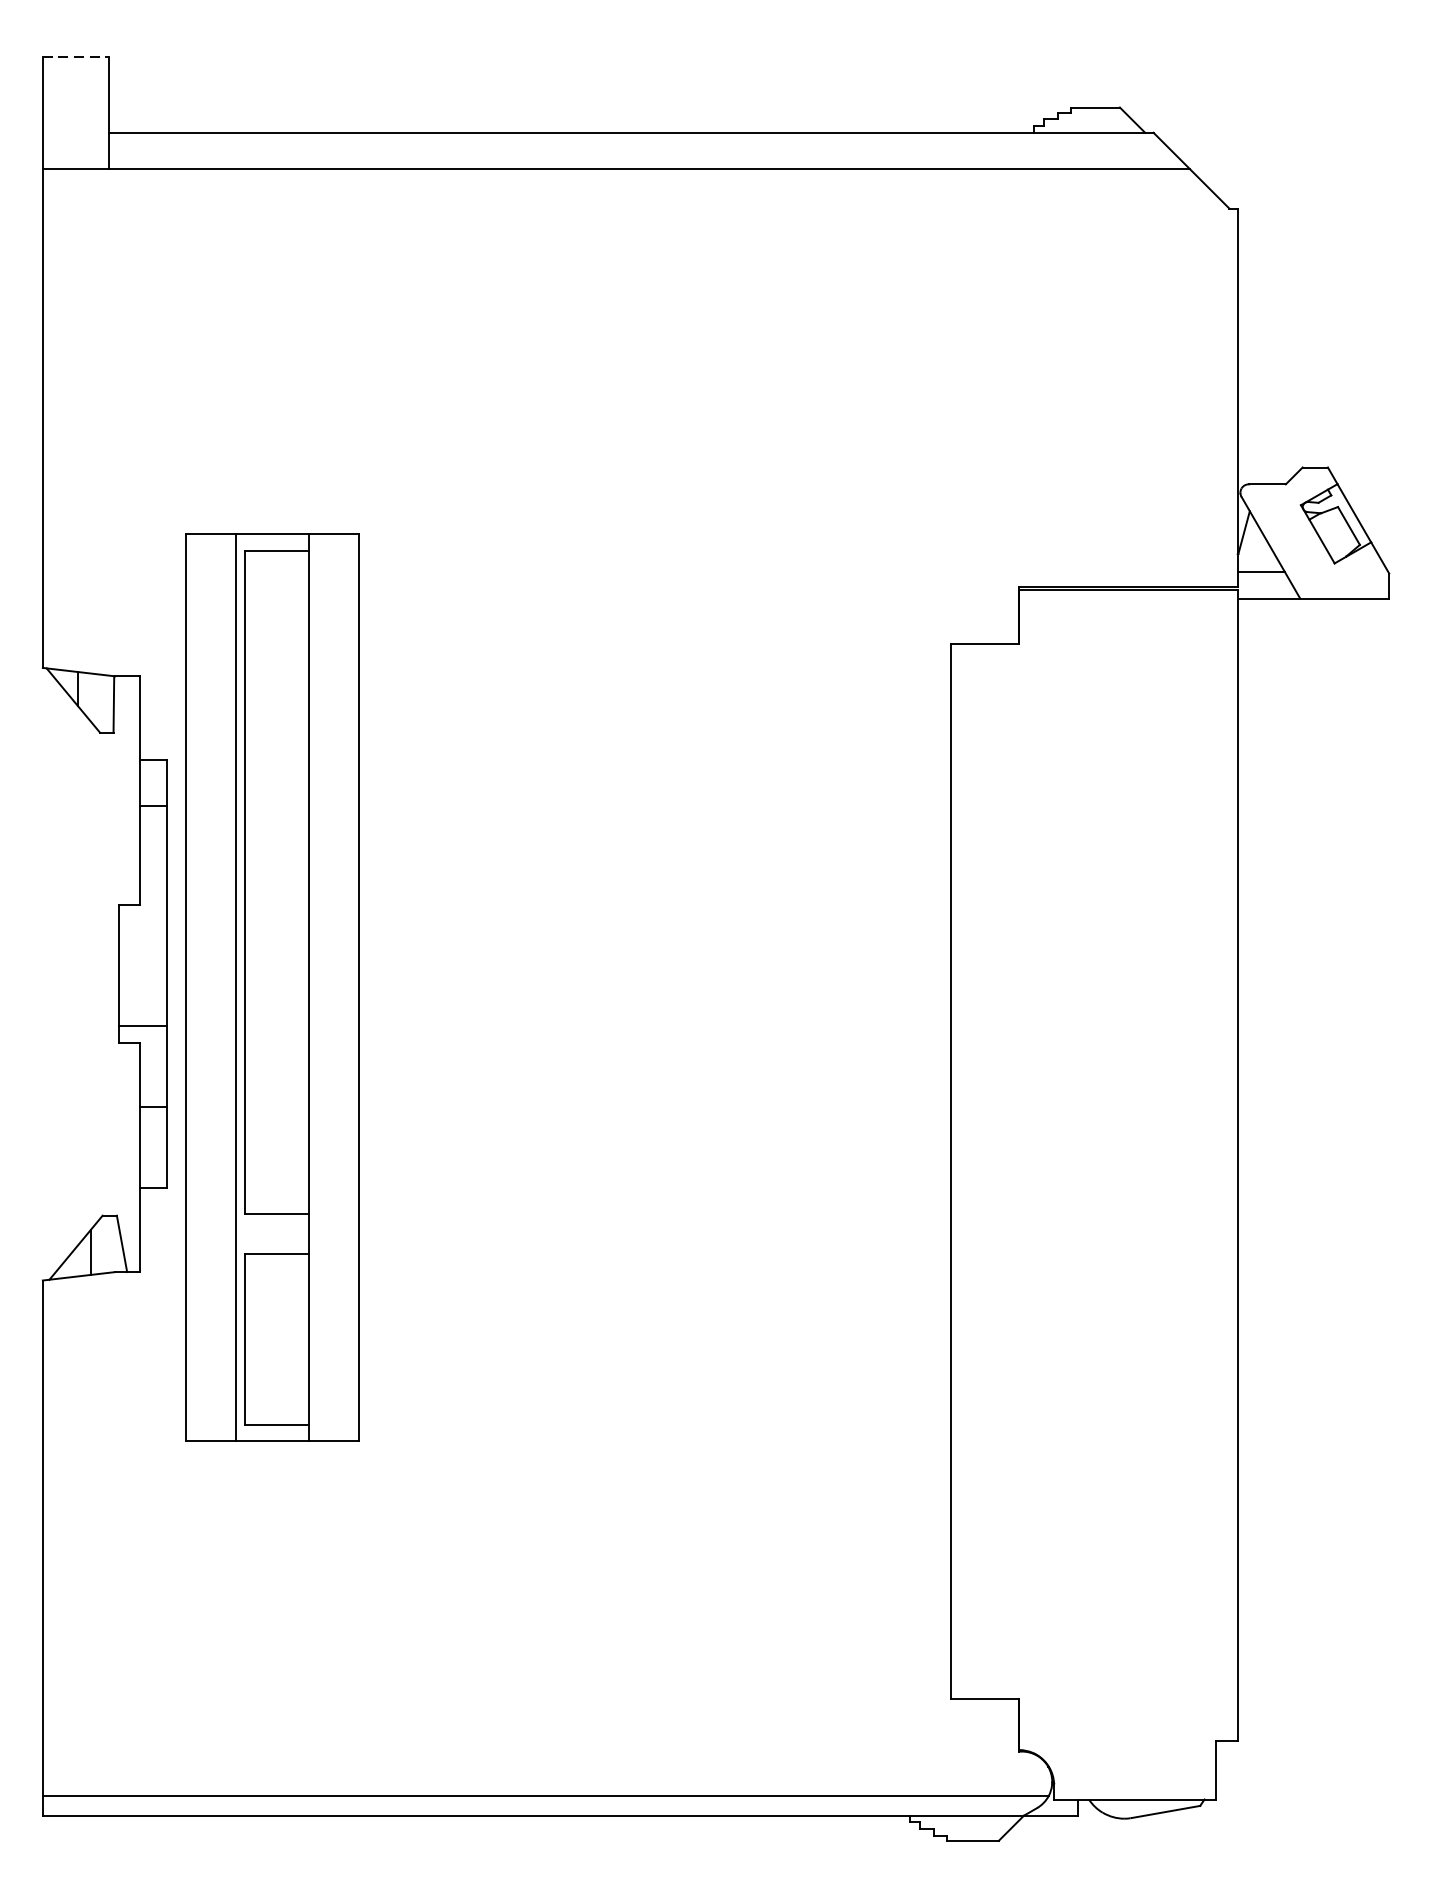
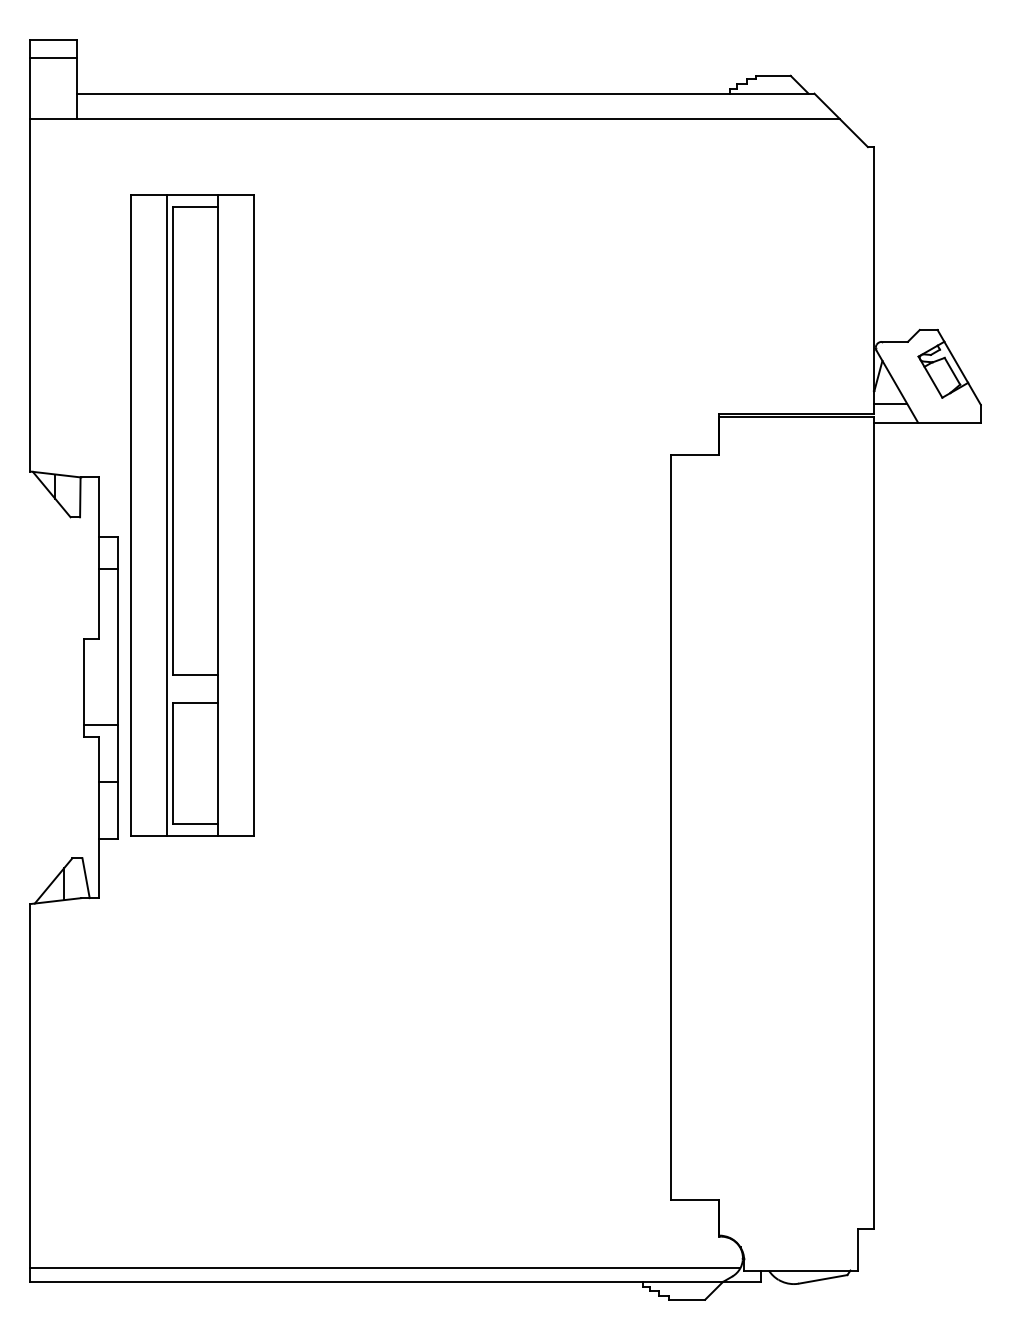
line: (75, 57) -> (53, 40), dashed -> solid
line: (75, 82) -> (53, 58), added
part: (272, 987) -> (192, 515), moved

